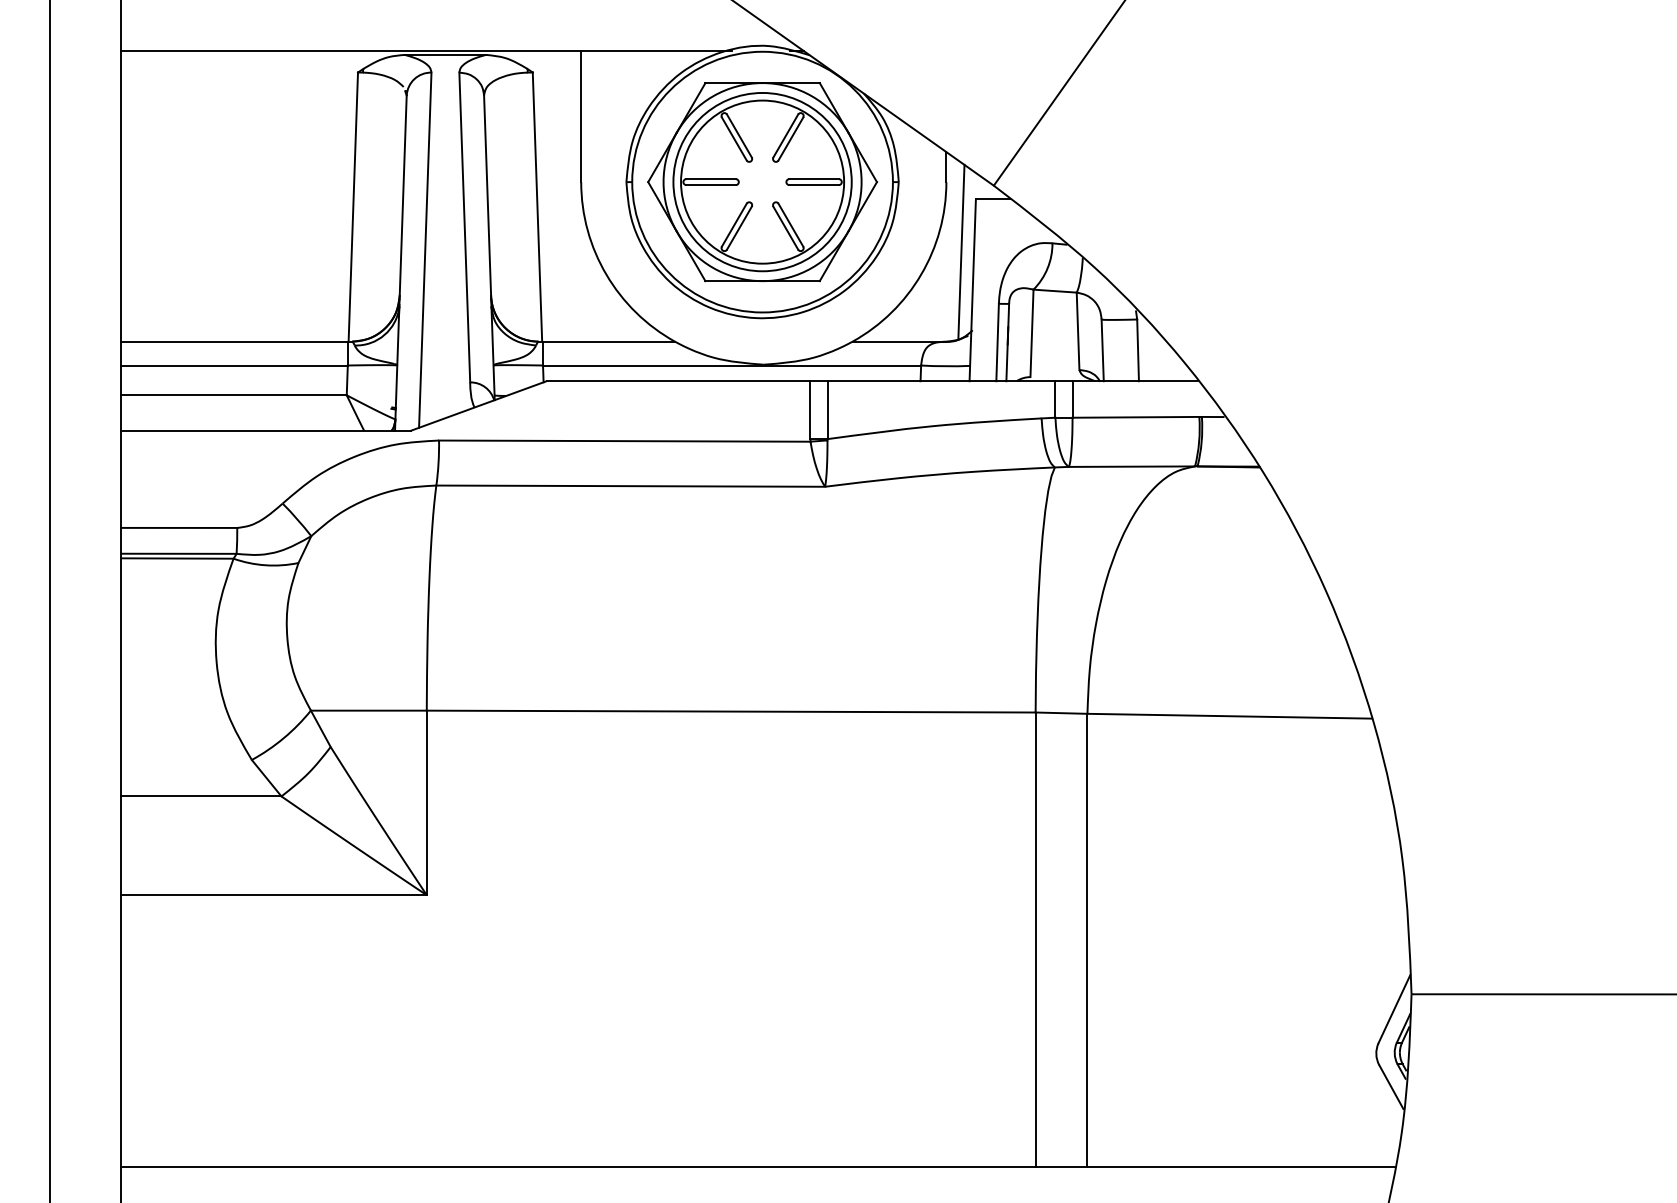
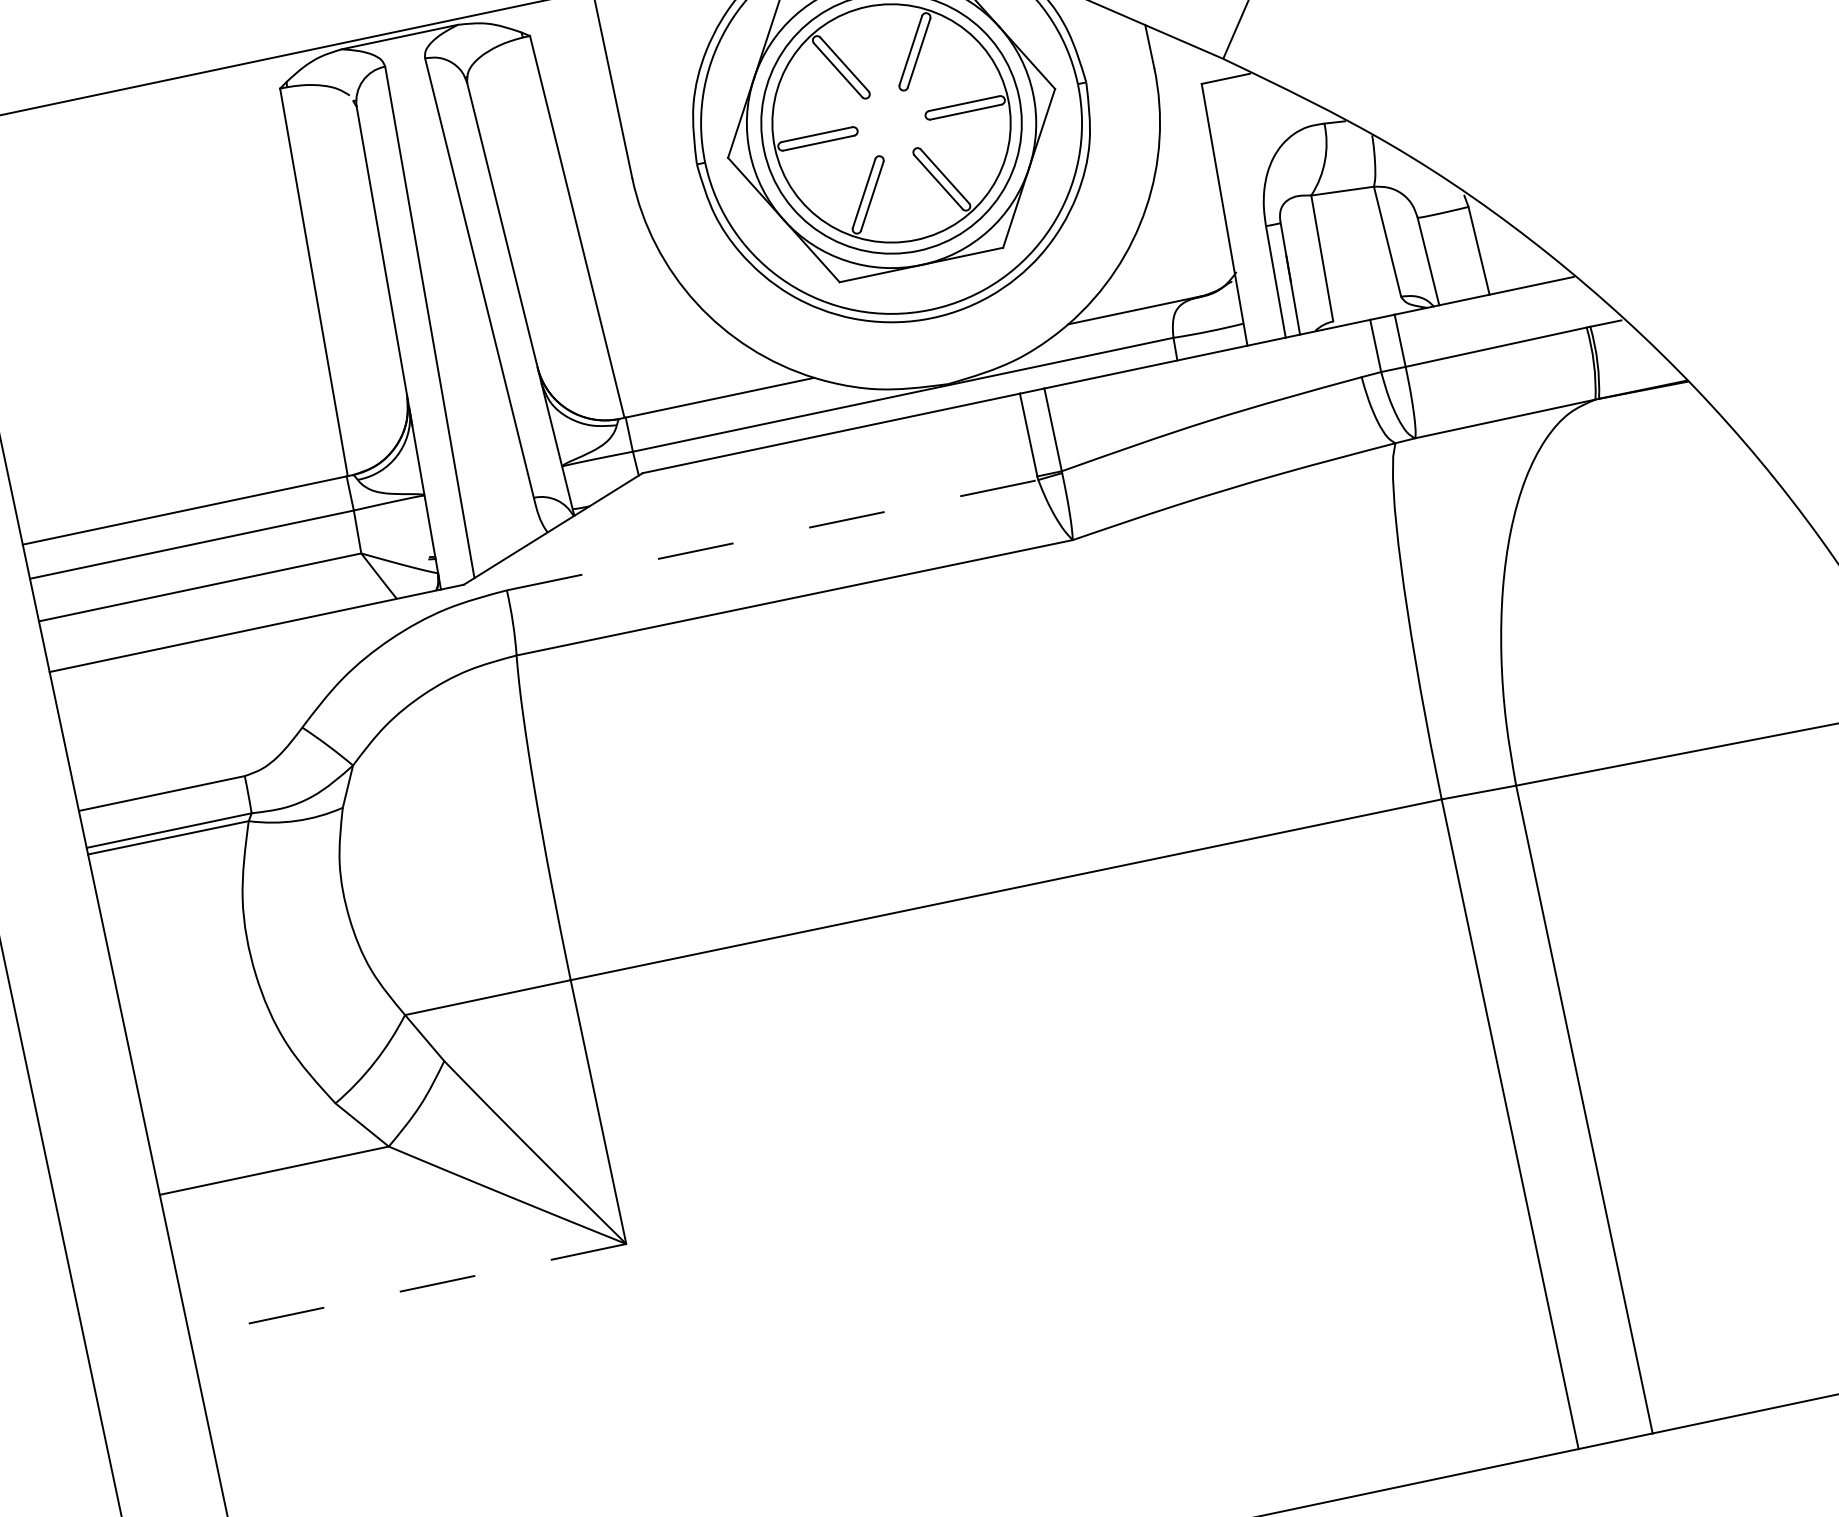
line: (961, 251) -> (1196, 162), removed
line: (624, 441) -> (772, 535), solid -> dashed
line: (274, 895) -> (408, 1290), solid -> dashed

